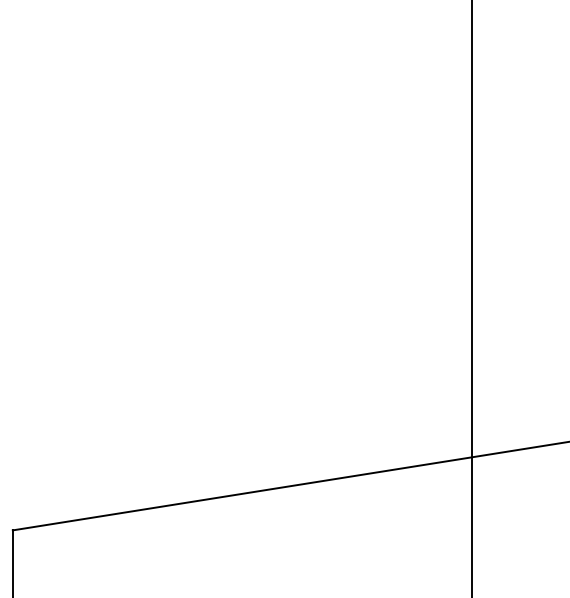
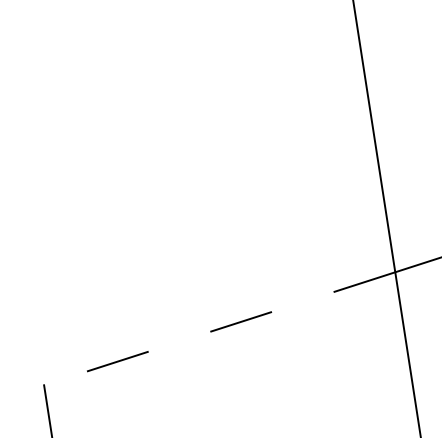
line: (241, 493) -> (219, 328), solid -> dashed

